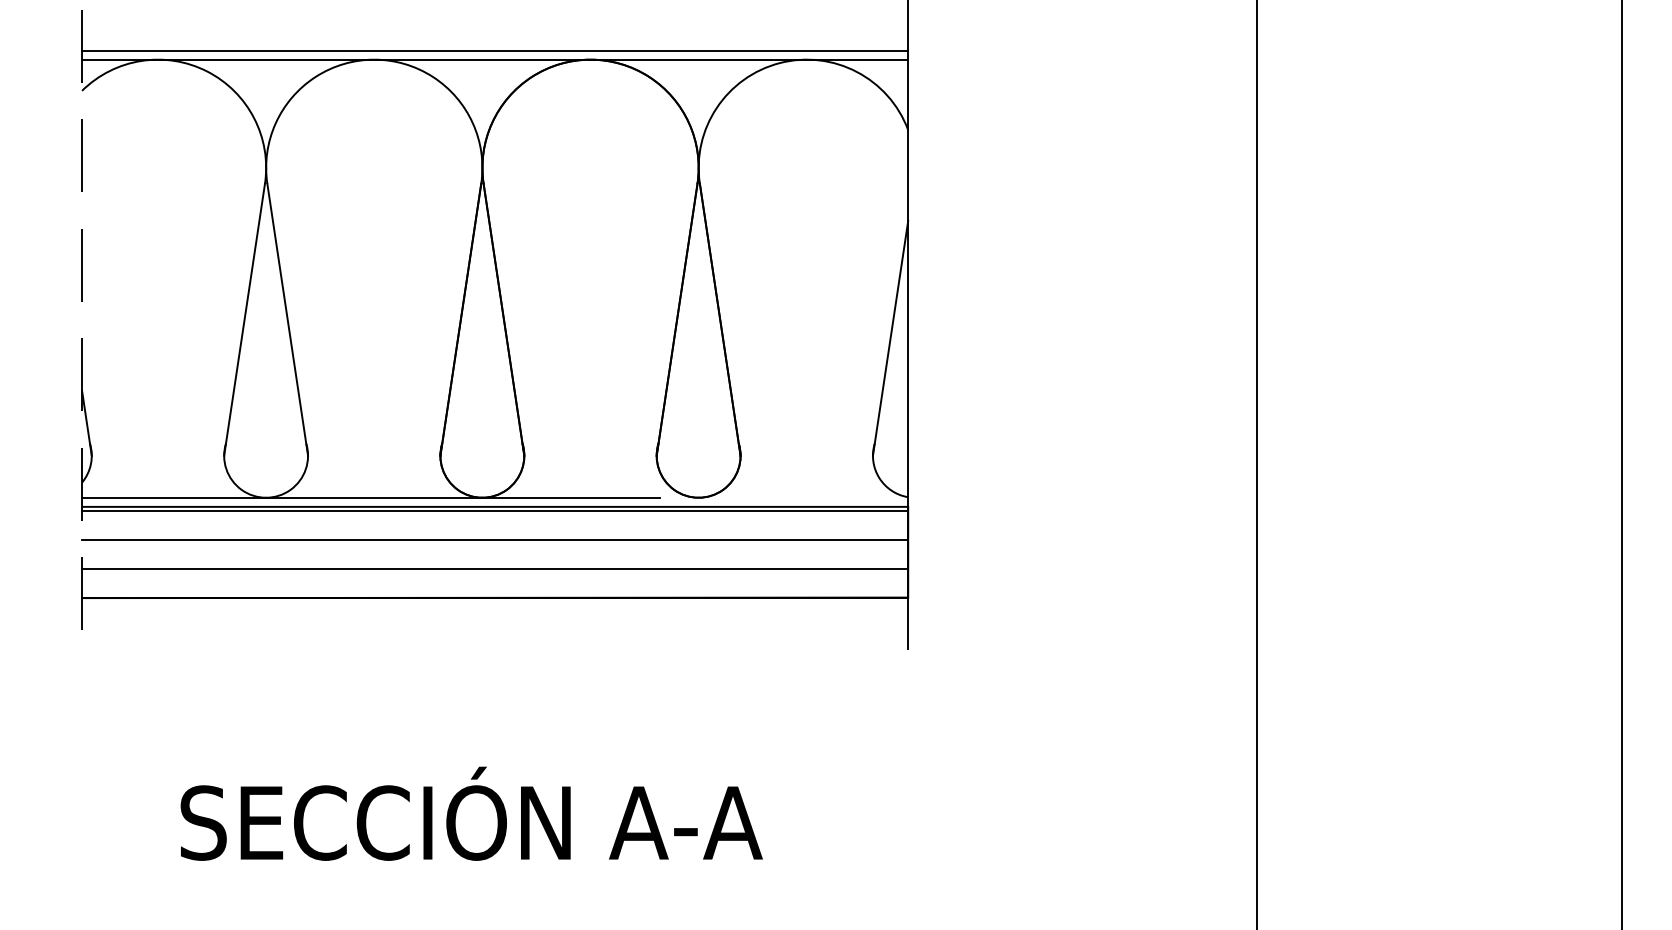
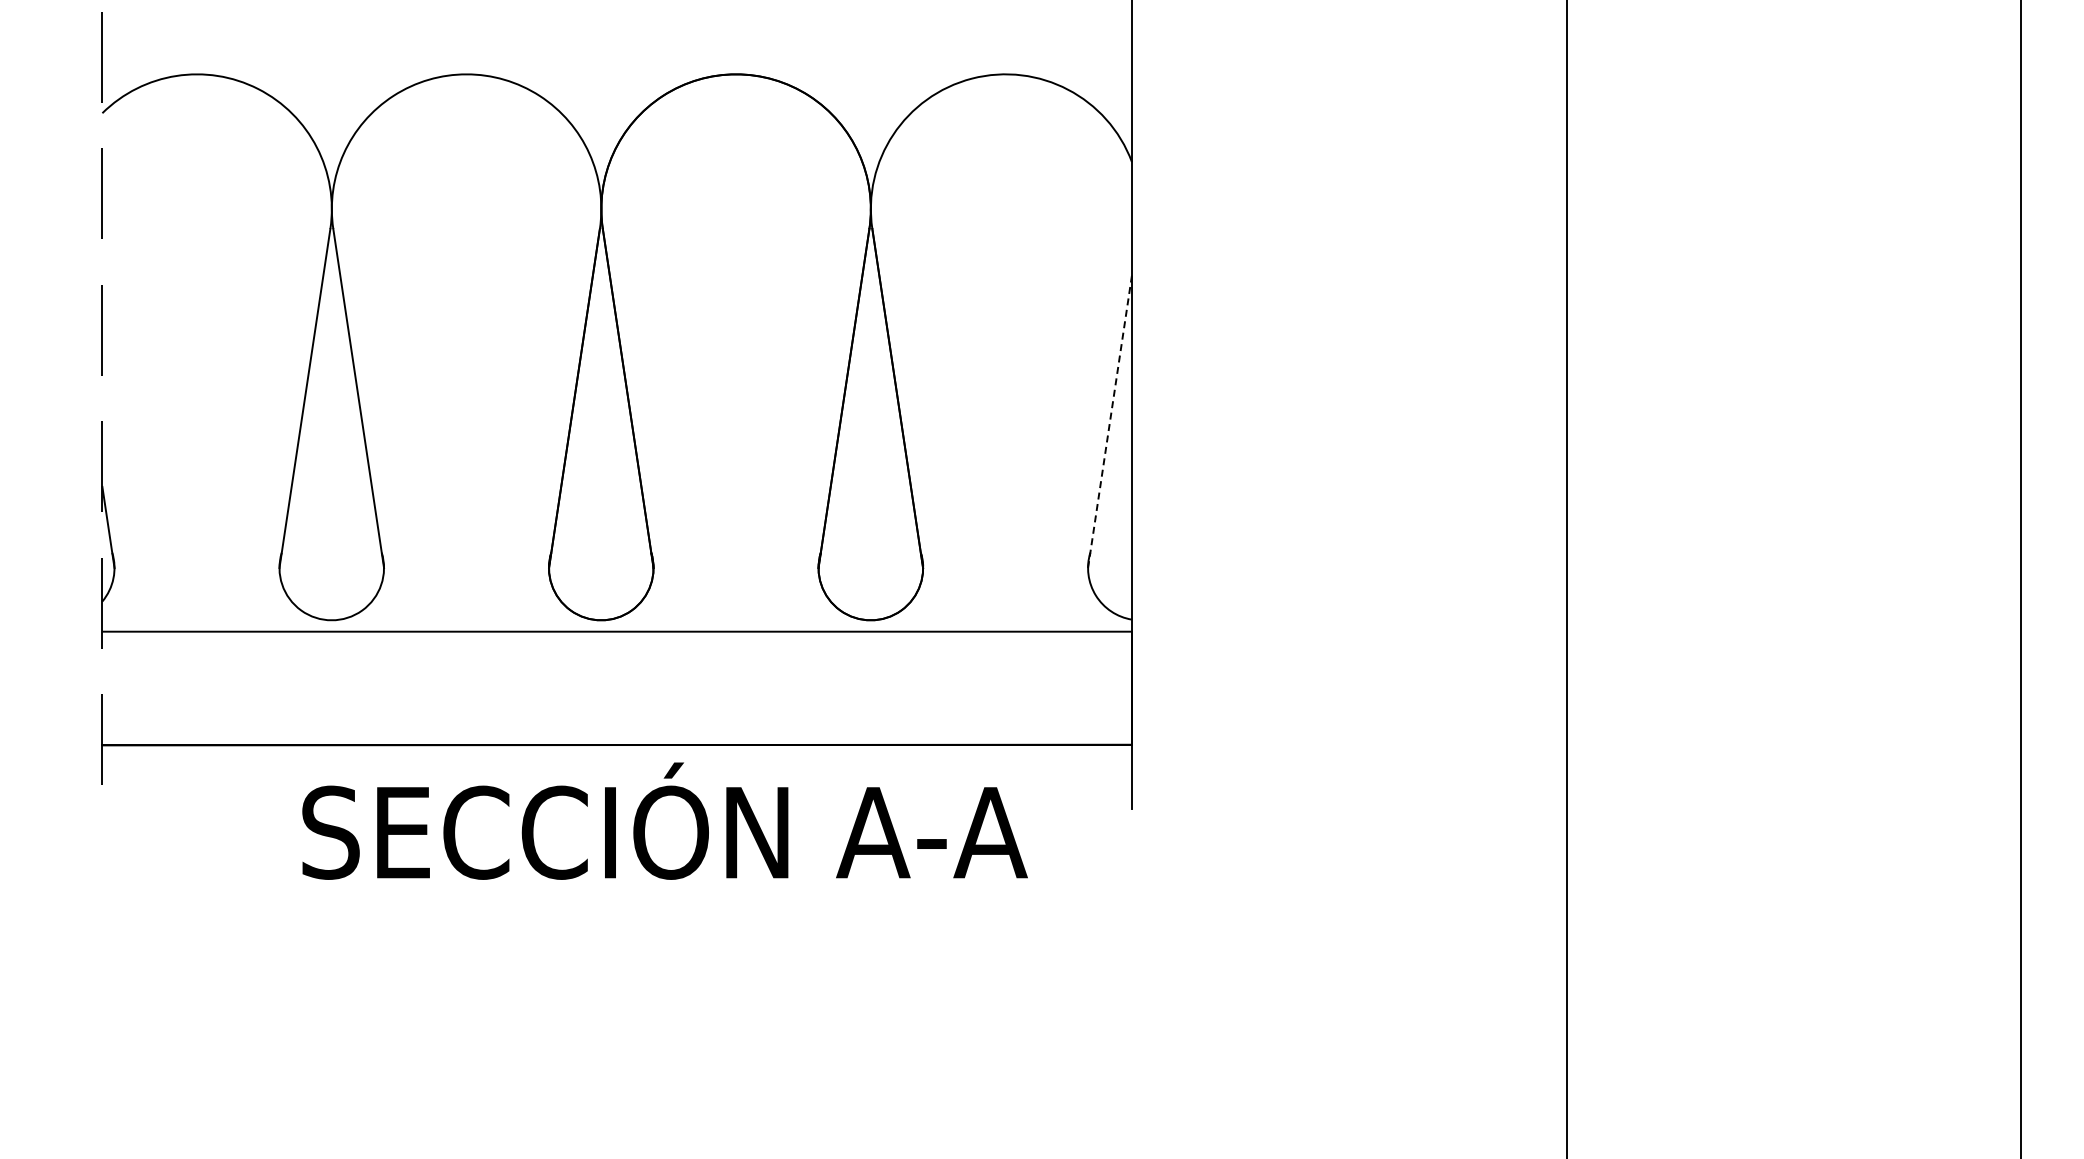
line: (494, 50) -> (616, 63), removed
line: (494, 59) -> (616, 74), removed
line: (890, 338) -> (1110, 421), solid -> dashed
line: (371, 497) -> (462, 620), removed
line: (494, 510) -> (616, 636), removed
line: (494, 539) -> (616, 672), removed
line: (494, 568) -> (616, 708), removed
text: (471, 813) -> (664, 820), moved

